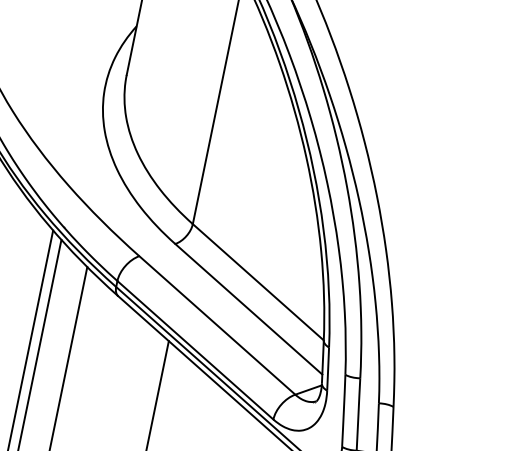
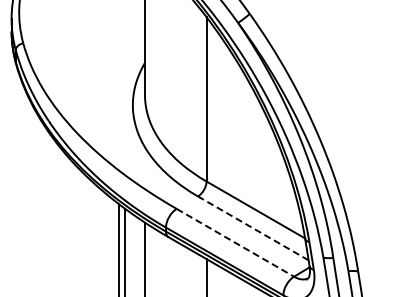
line: (249, 309) -> (253, 228), solid -> dashed
line: (217, 324) -> (235, 242), solid -> dashed

